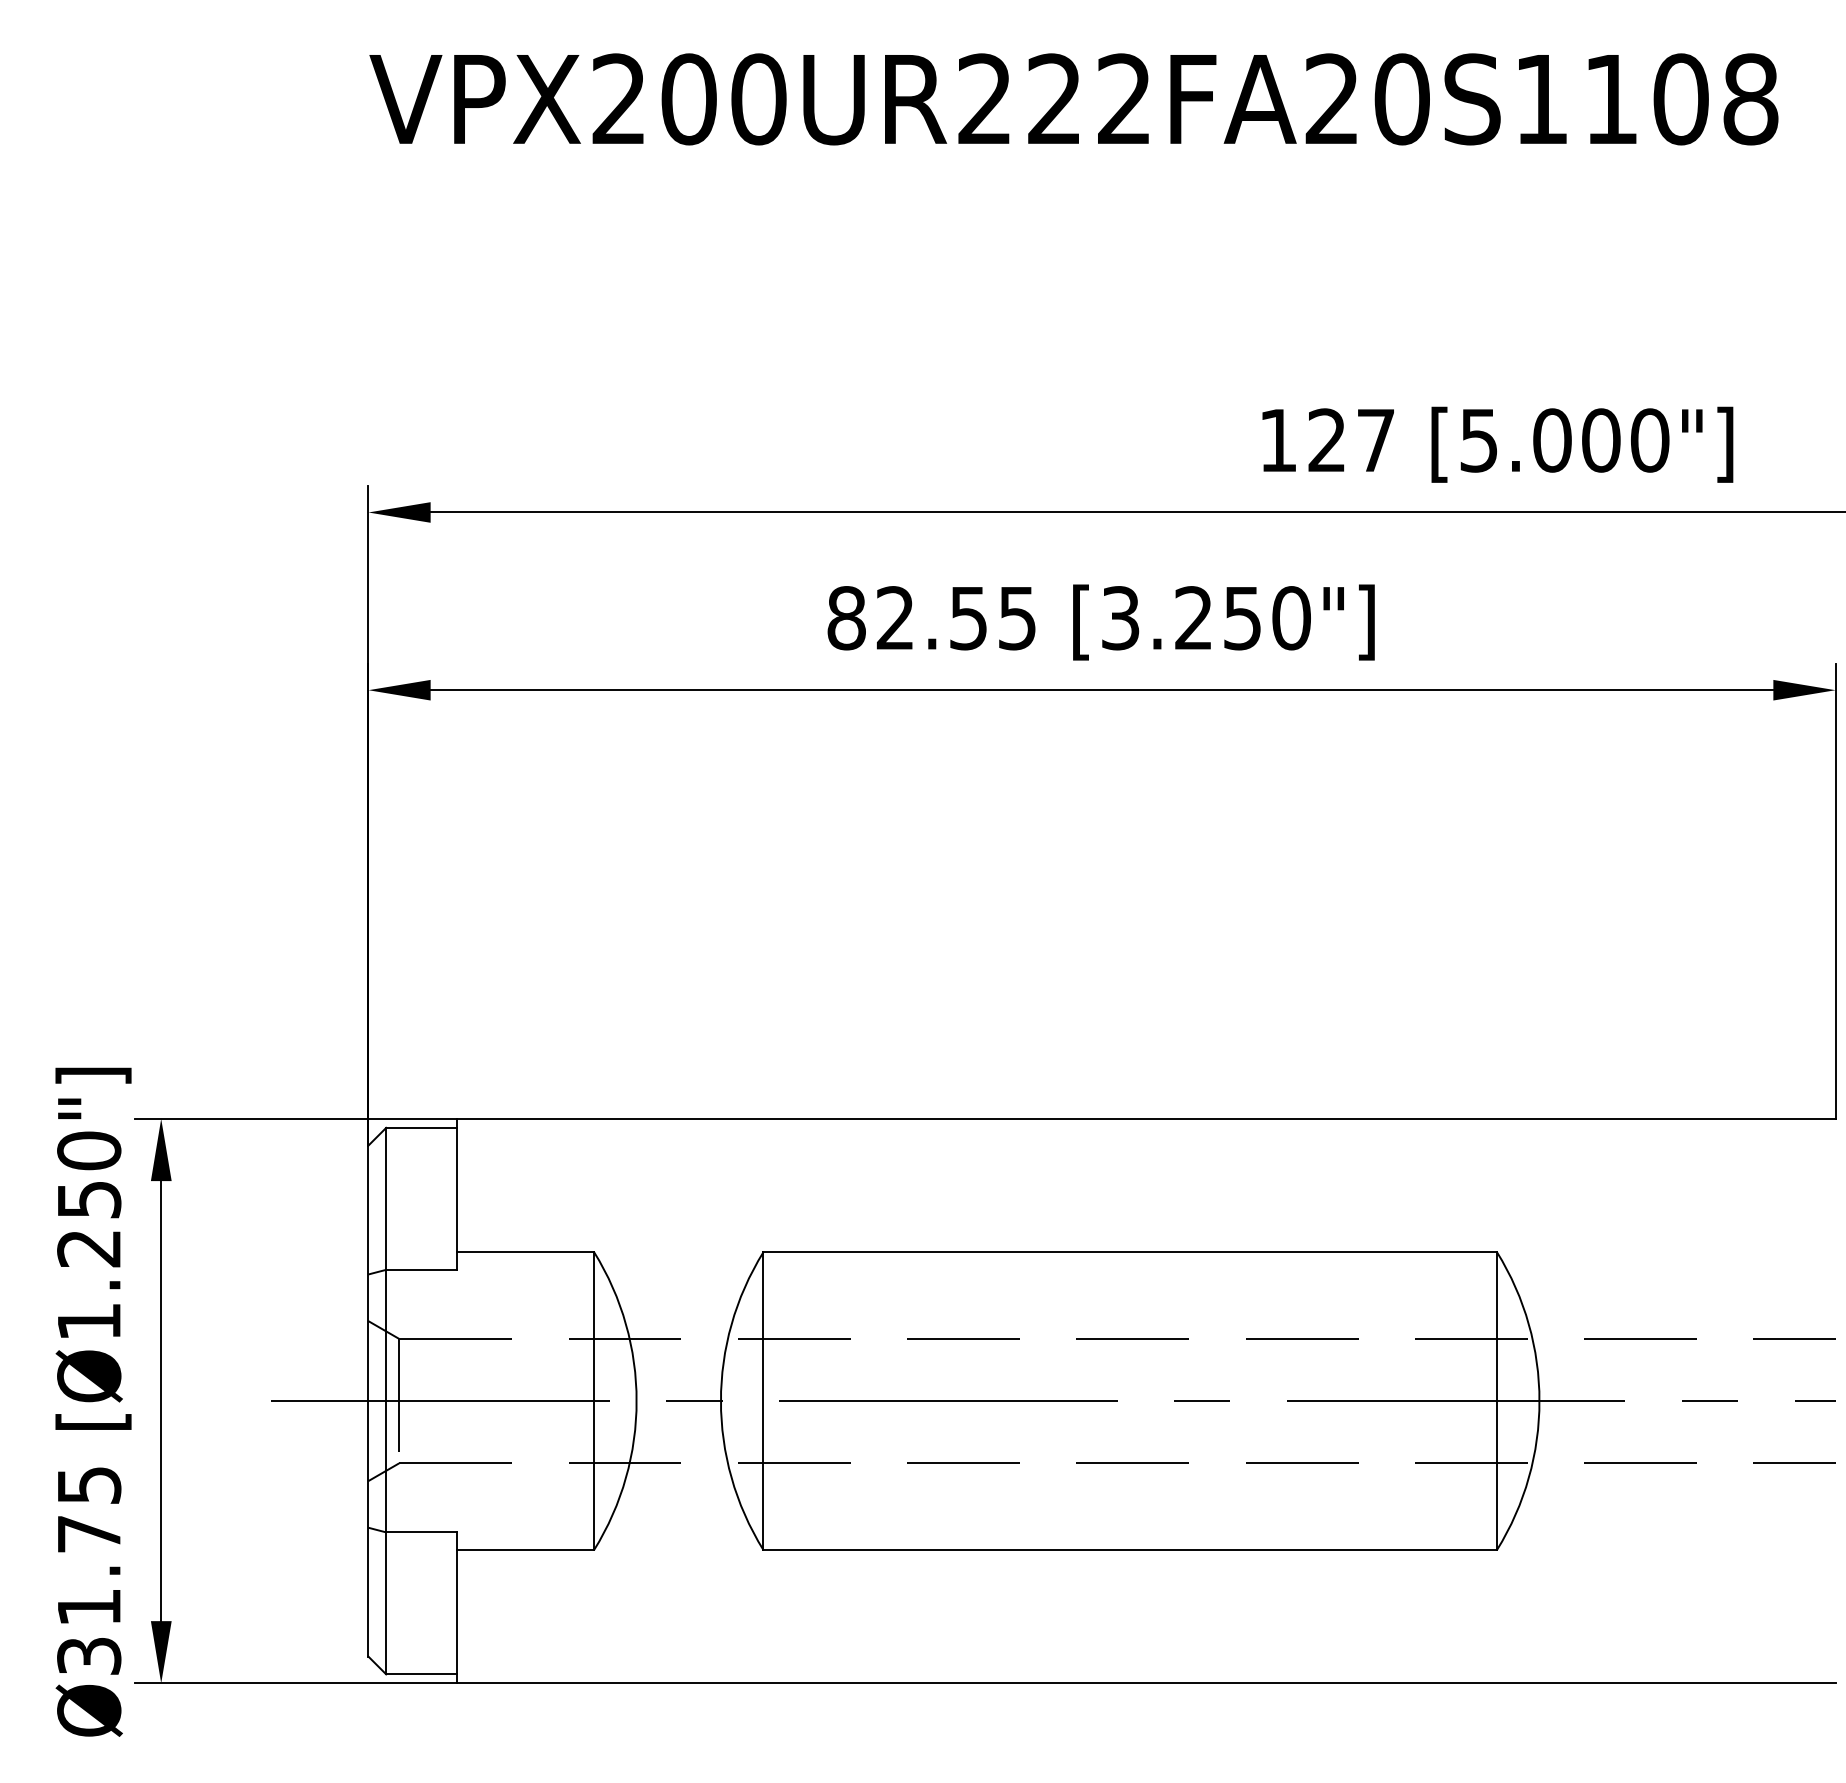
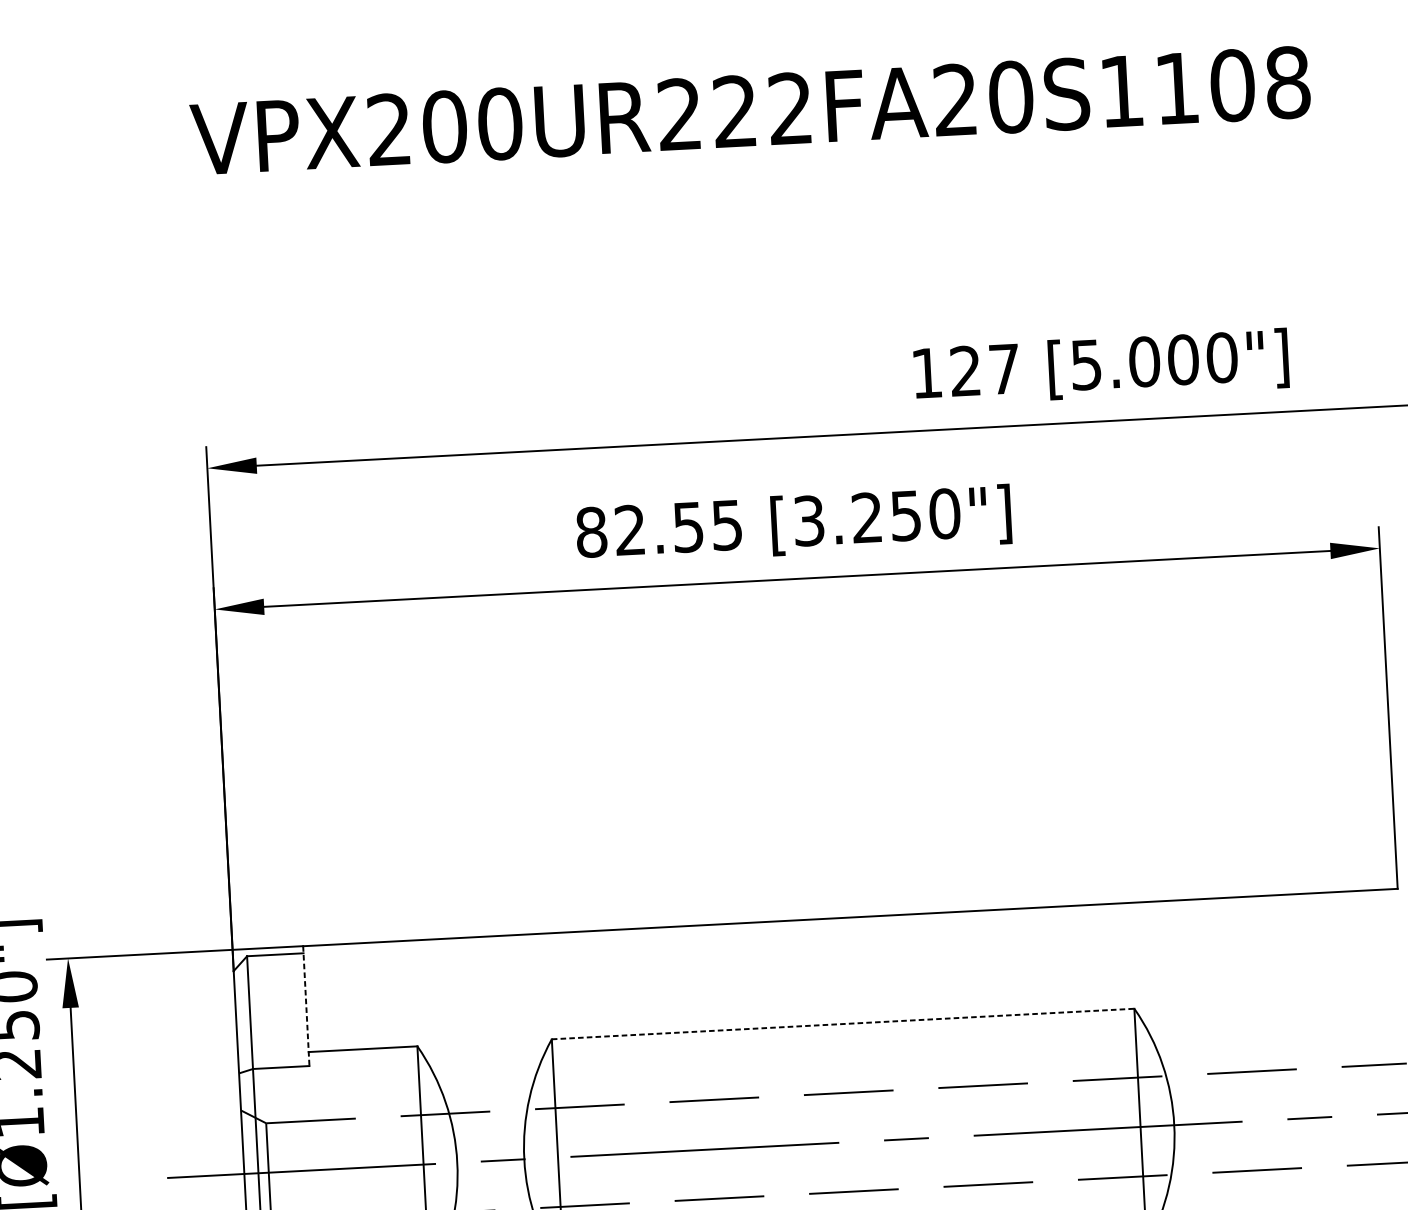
line: (457, 1194) -> (306, 1006), solid -> dashed
line: (1130, 1252) -> (843, 1024), solid -> dashed

